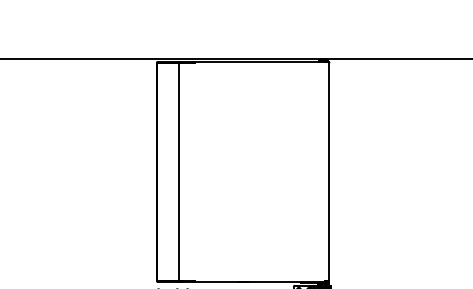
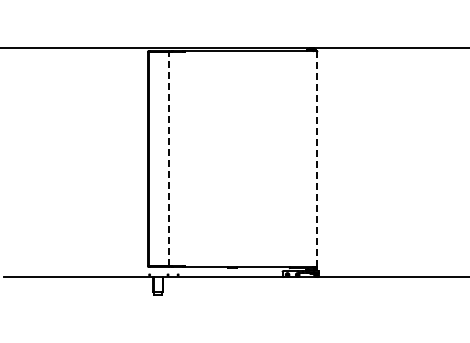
line: (178, 172) -> (169, 159), solid -> dashed
line: (329, 172) -> (317, 159), solid -> dashed

